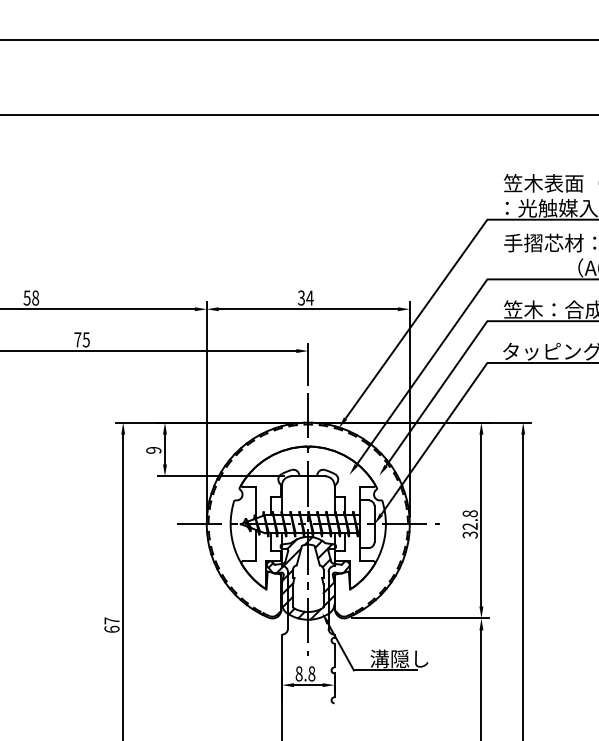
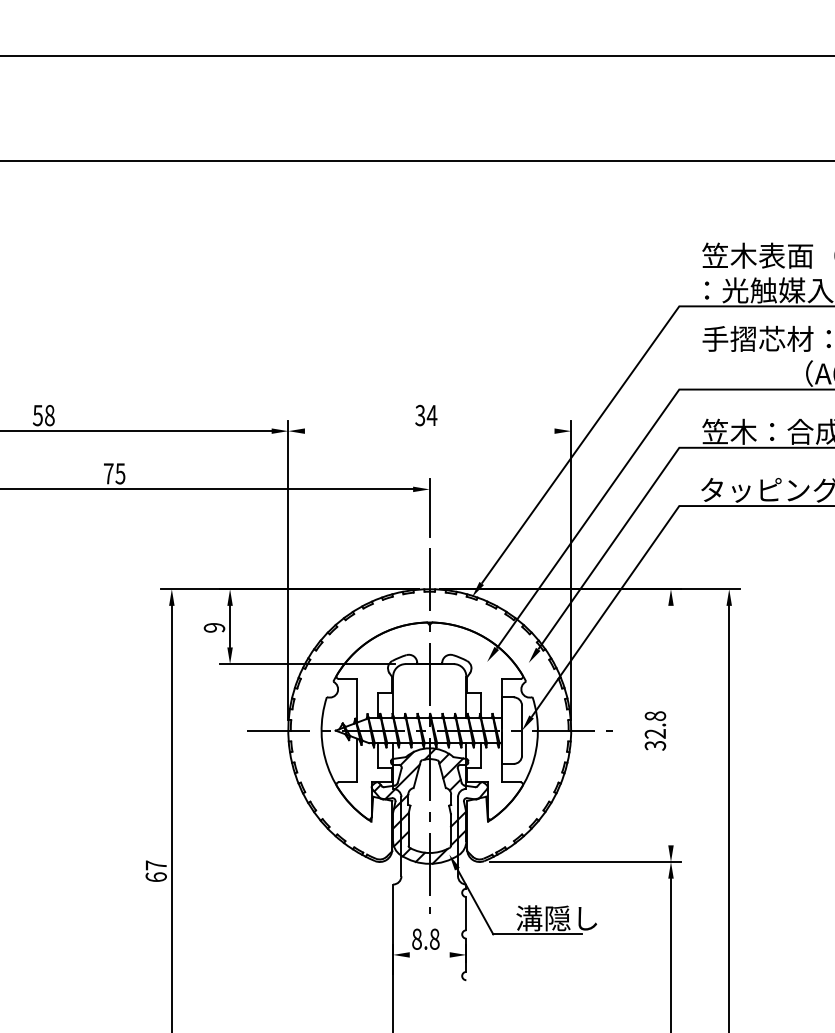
line: (307, 309) -> (428, 431), removed
line: (481, 520) -> (671, 725), removed
line: (307, 685) -> (428, 955), removed

